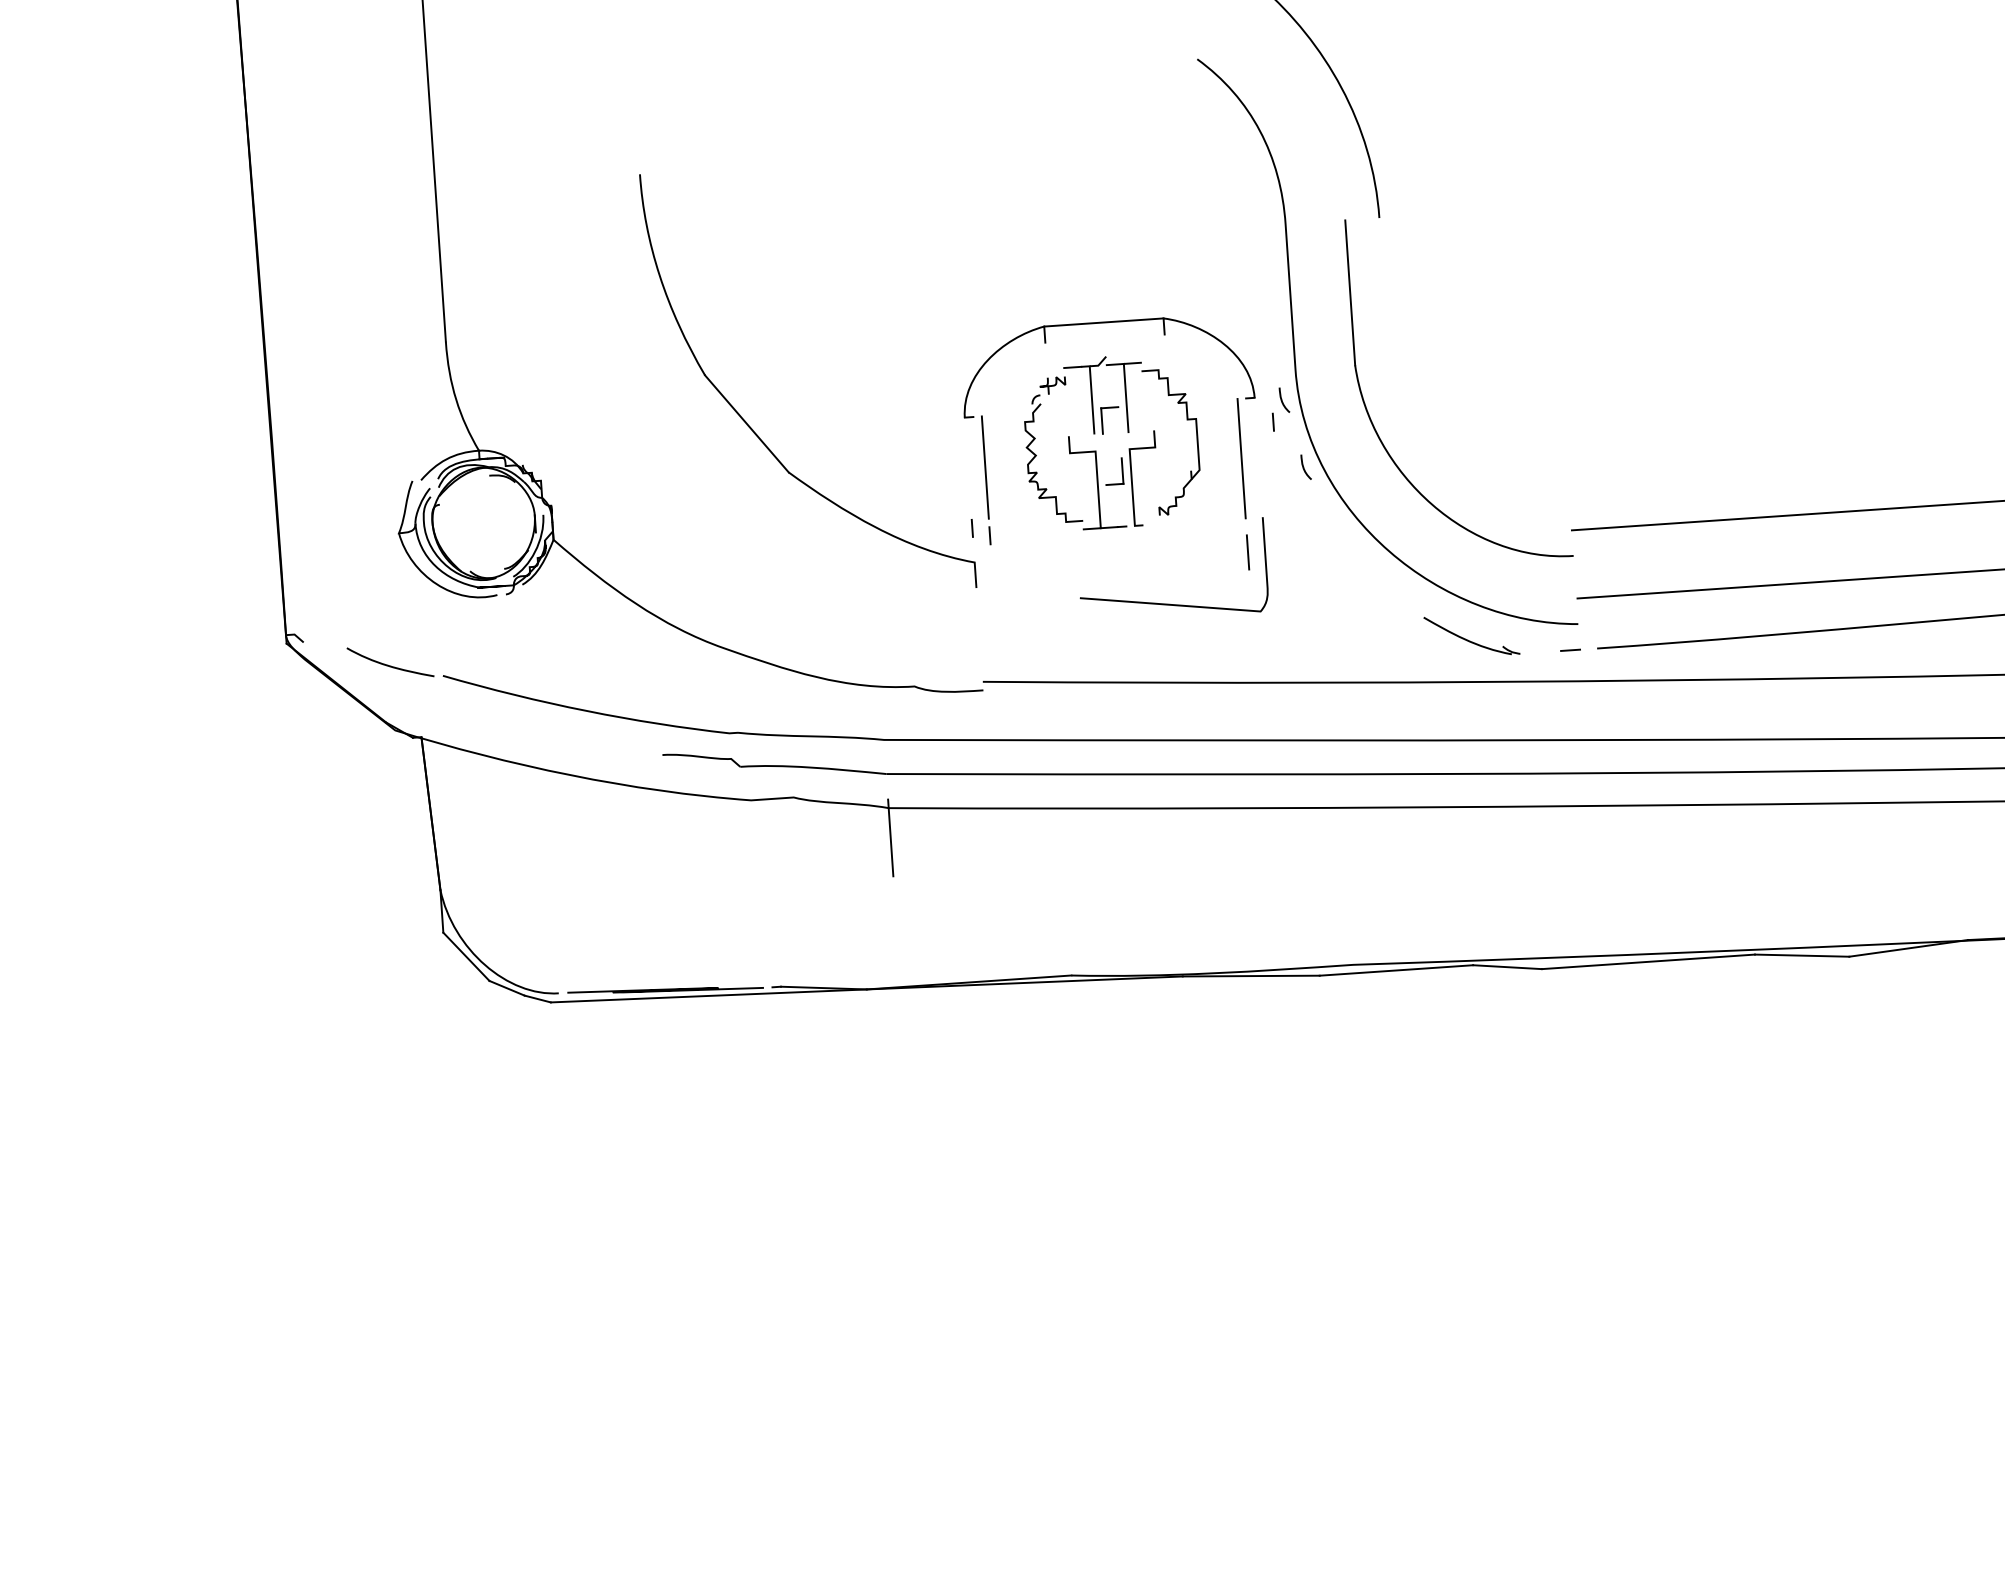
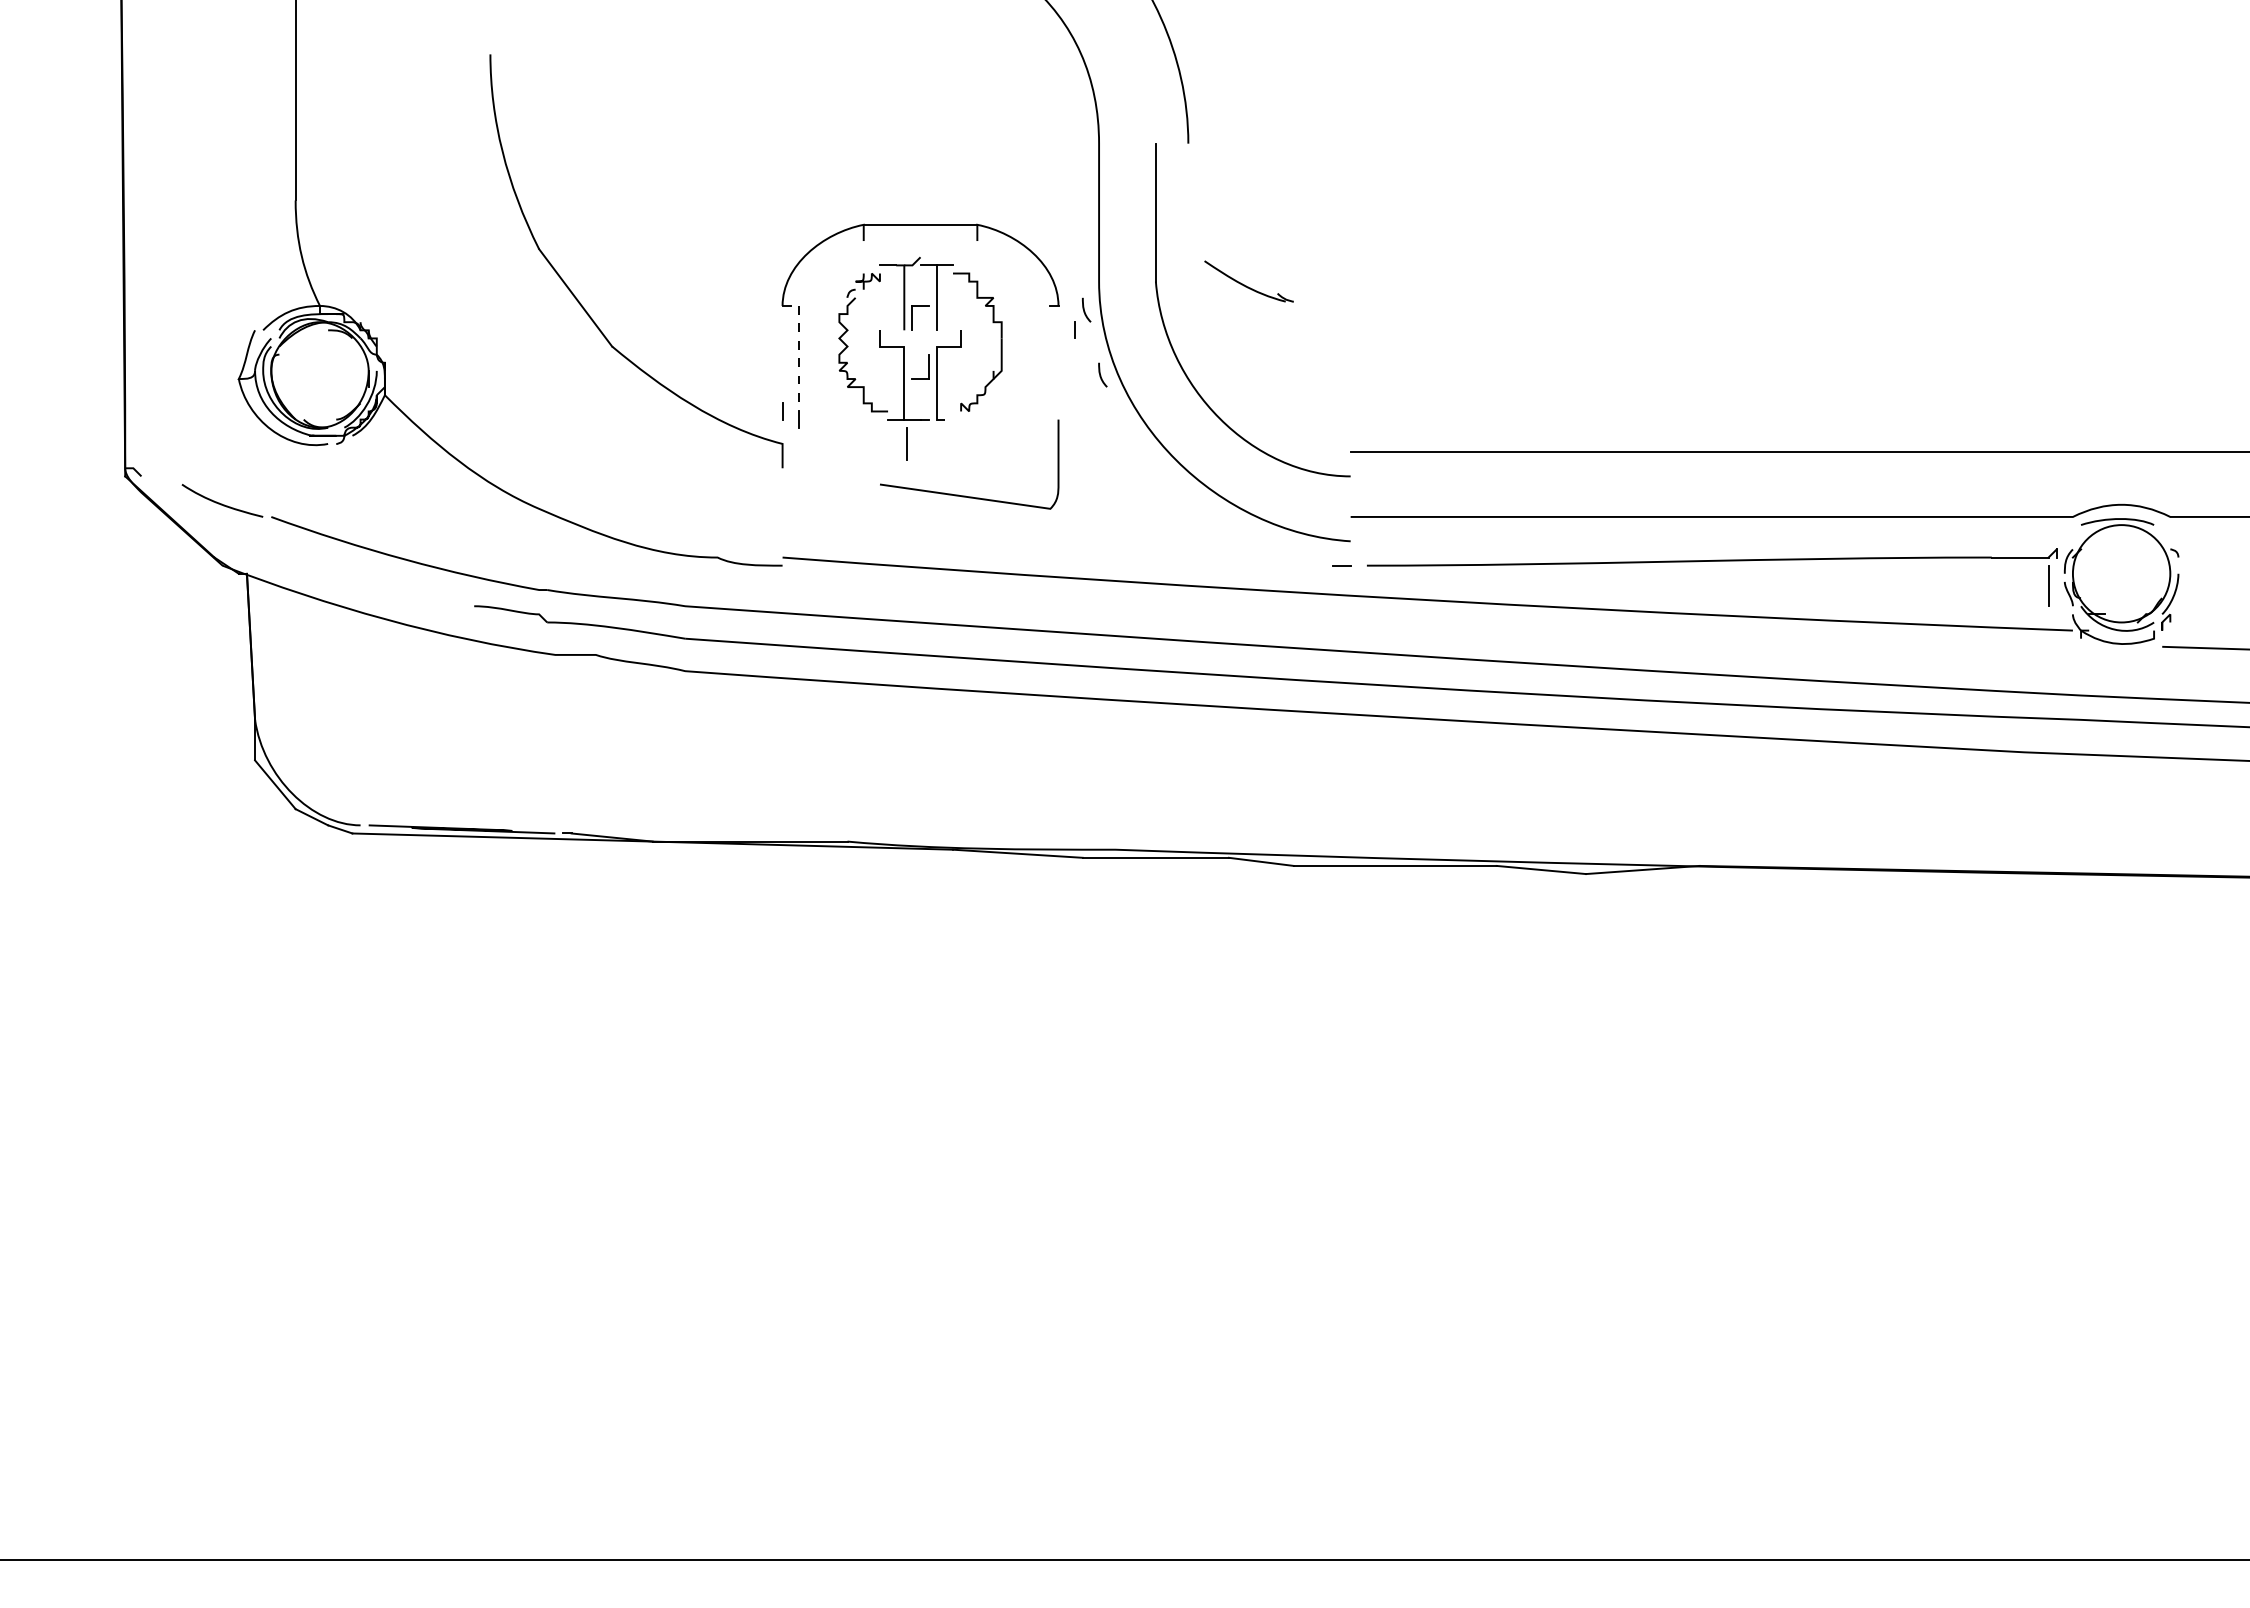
line: (1241, 458) -> (1042, 362), removed
line: (985, 467) -> (798, 354), solid -> dashed
line: (1247, 551) -> (906, 443), moved
part: (1471, 635) -> (1248, 281), moved
line: (891, 837) -> (685, 699), removed

